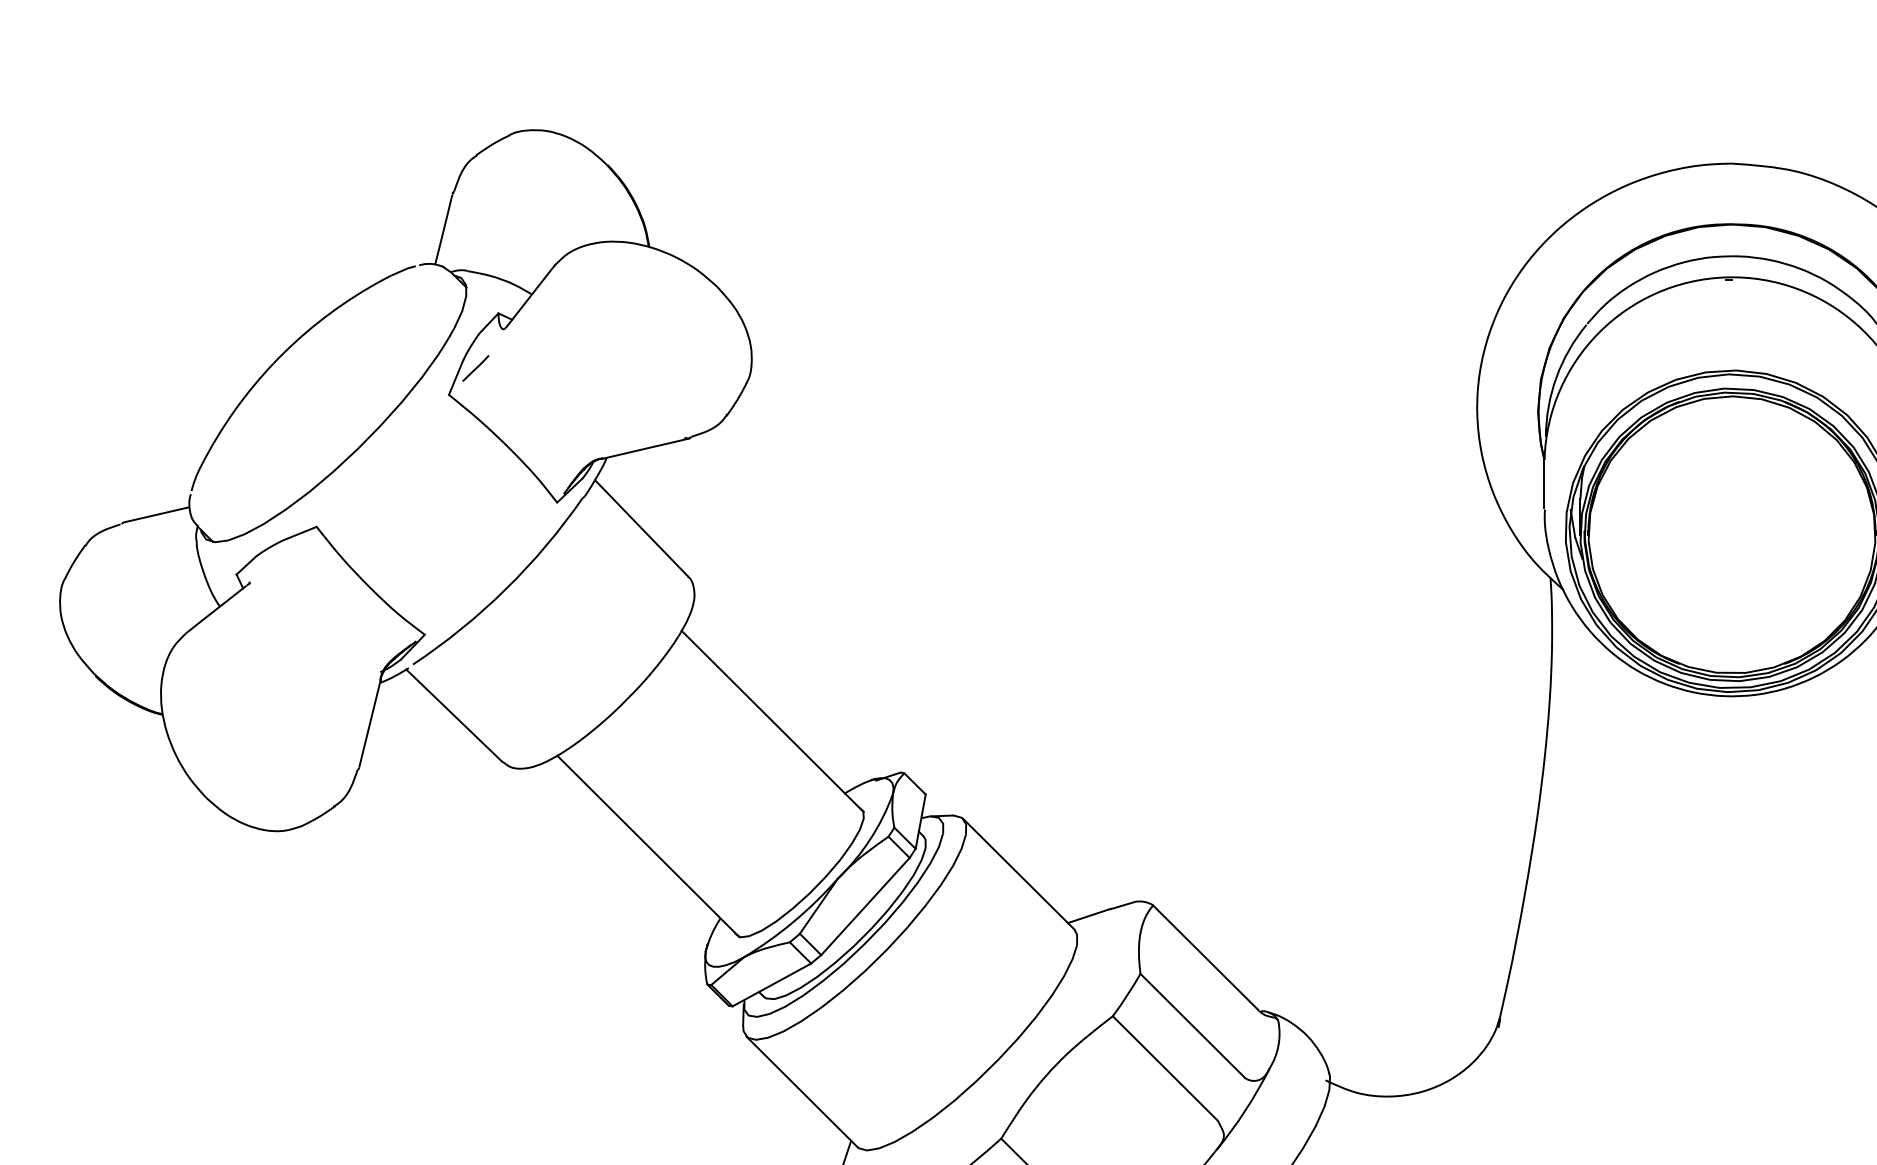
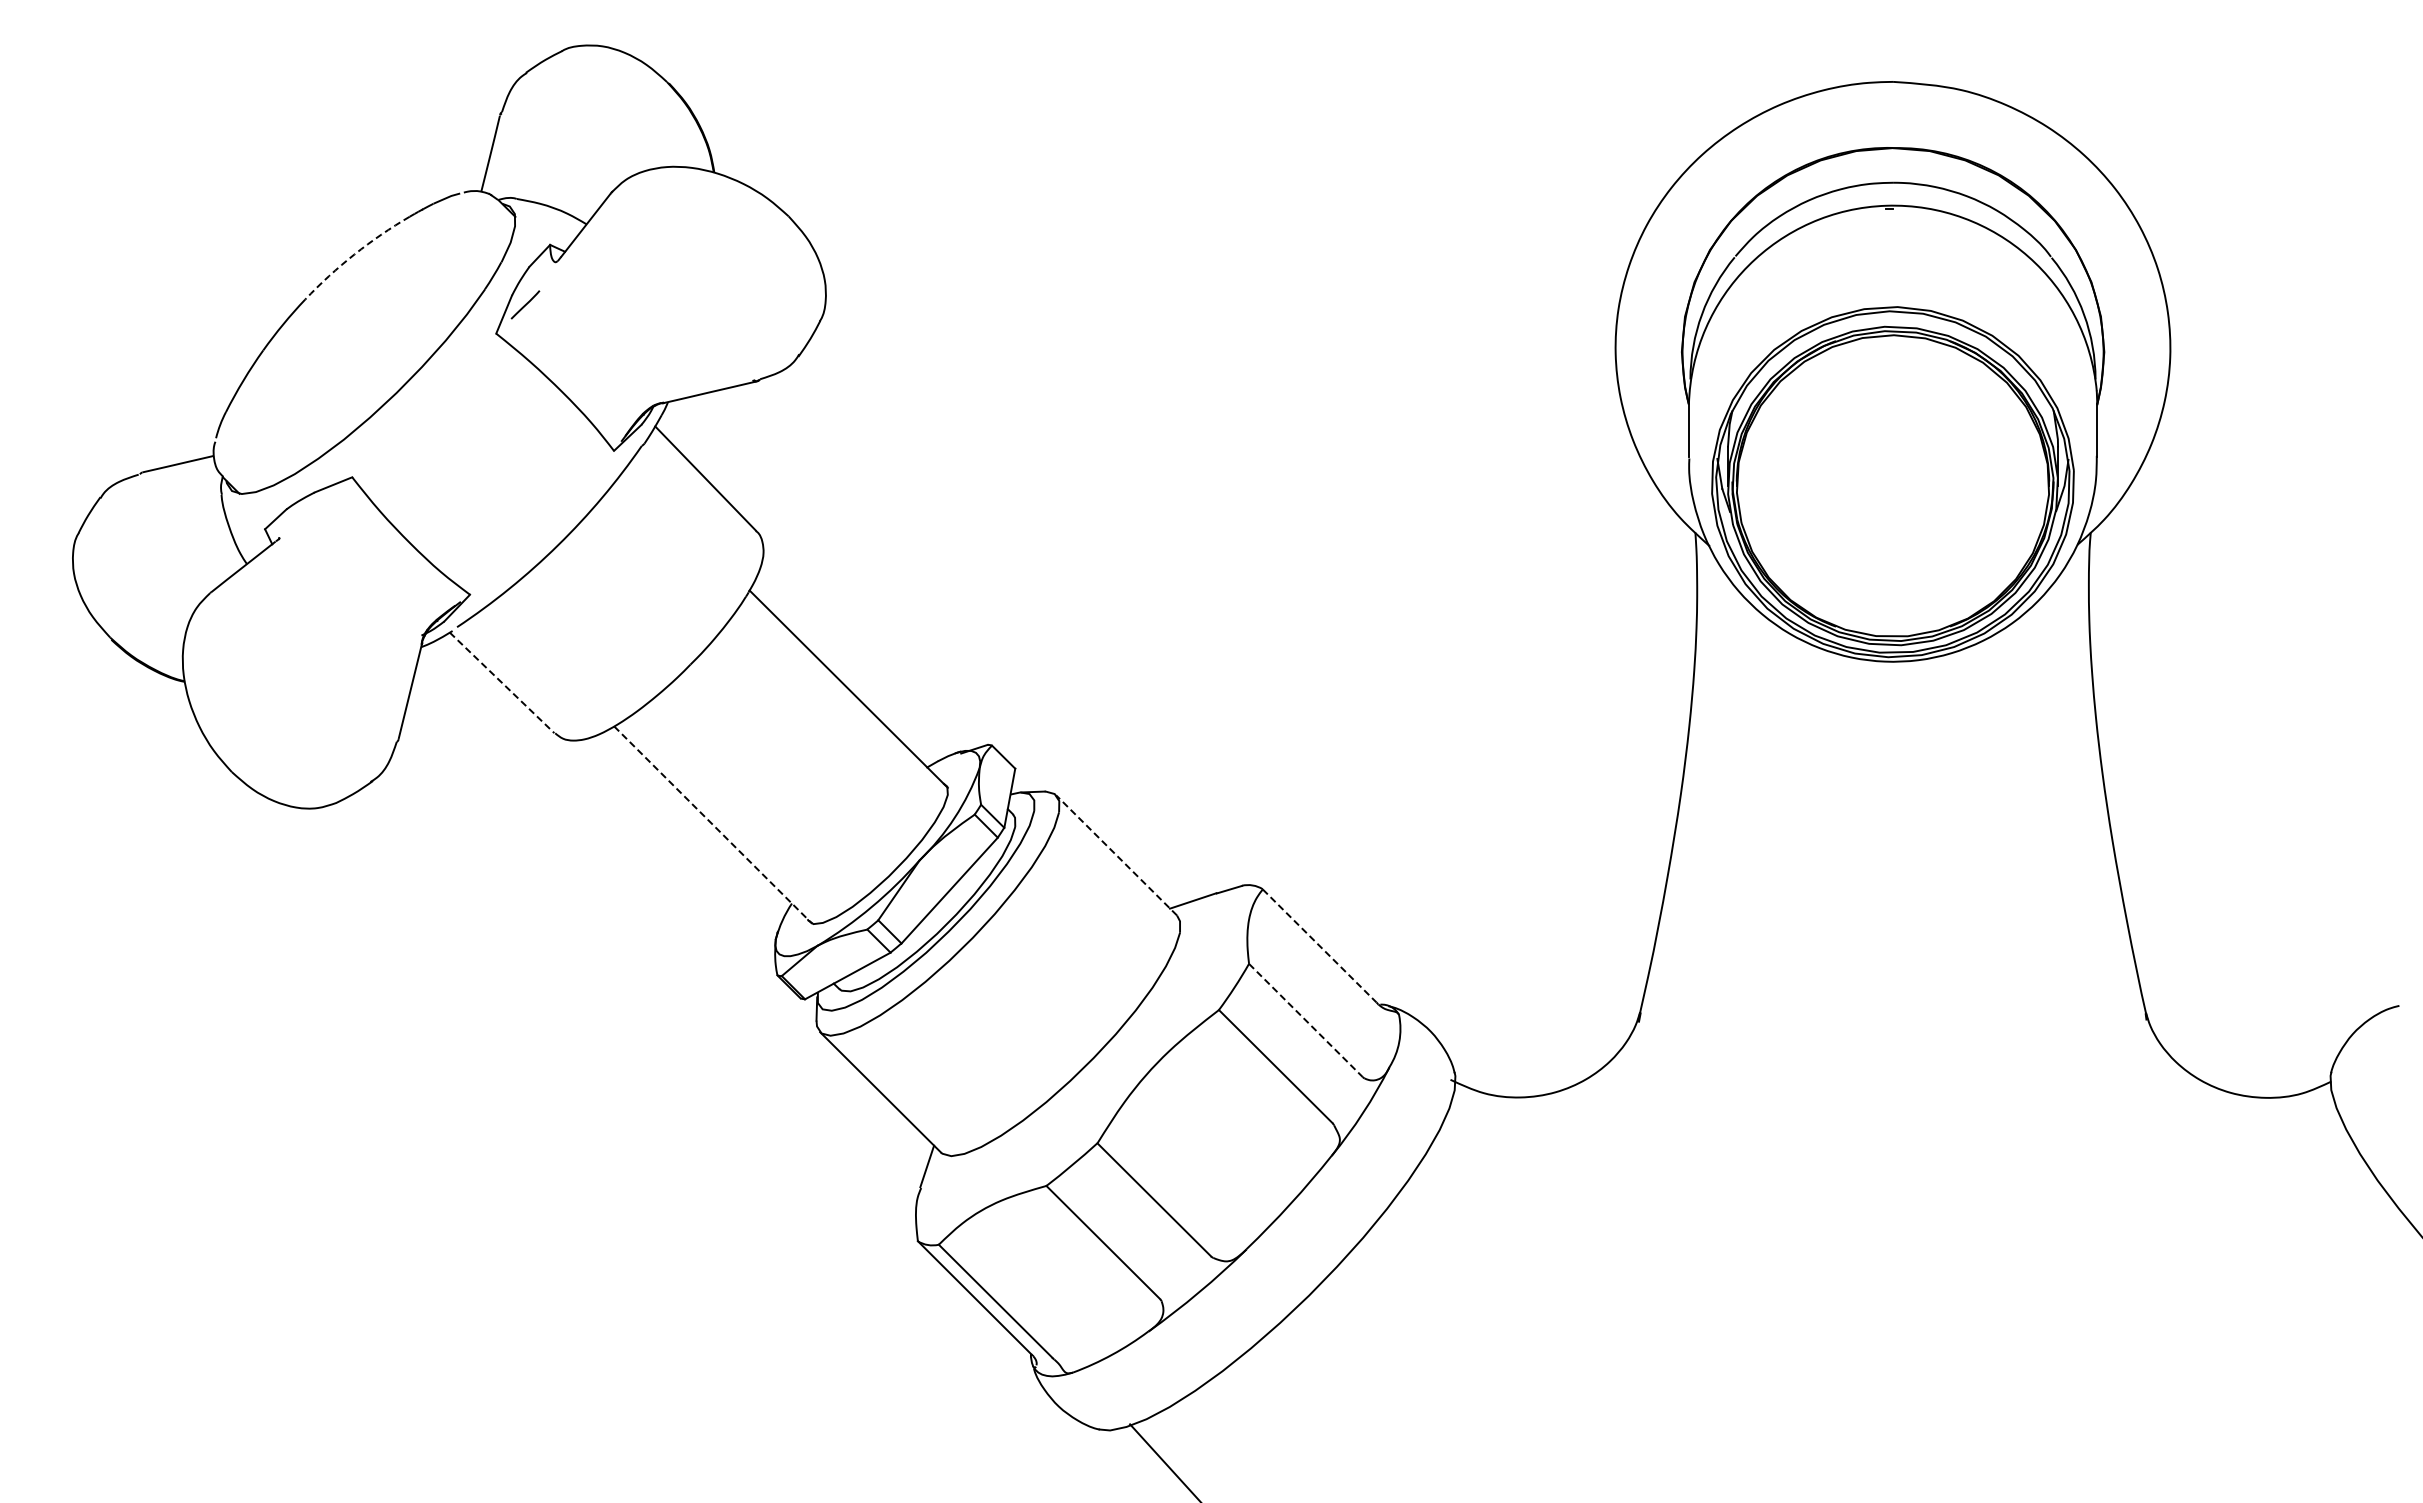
arc: (318, 322) -> (354, 254), solid -> dashed
line: (454, 715) -> (502, 682), solid -> dashed
line: (648, 846) -> (713, 825), solid -> dashed
line: (1018, 874) -> (1116, 855), solid -> dashed
line: (1206, 957) -> (1320, 946), solid -> dashed
line: (1193, 1025) -> (1306, 1020), solid -> dashed

